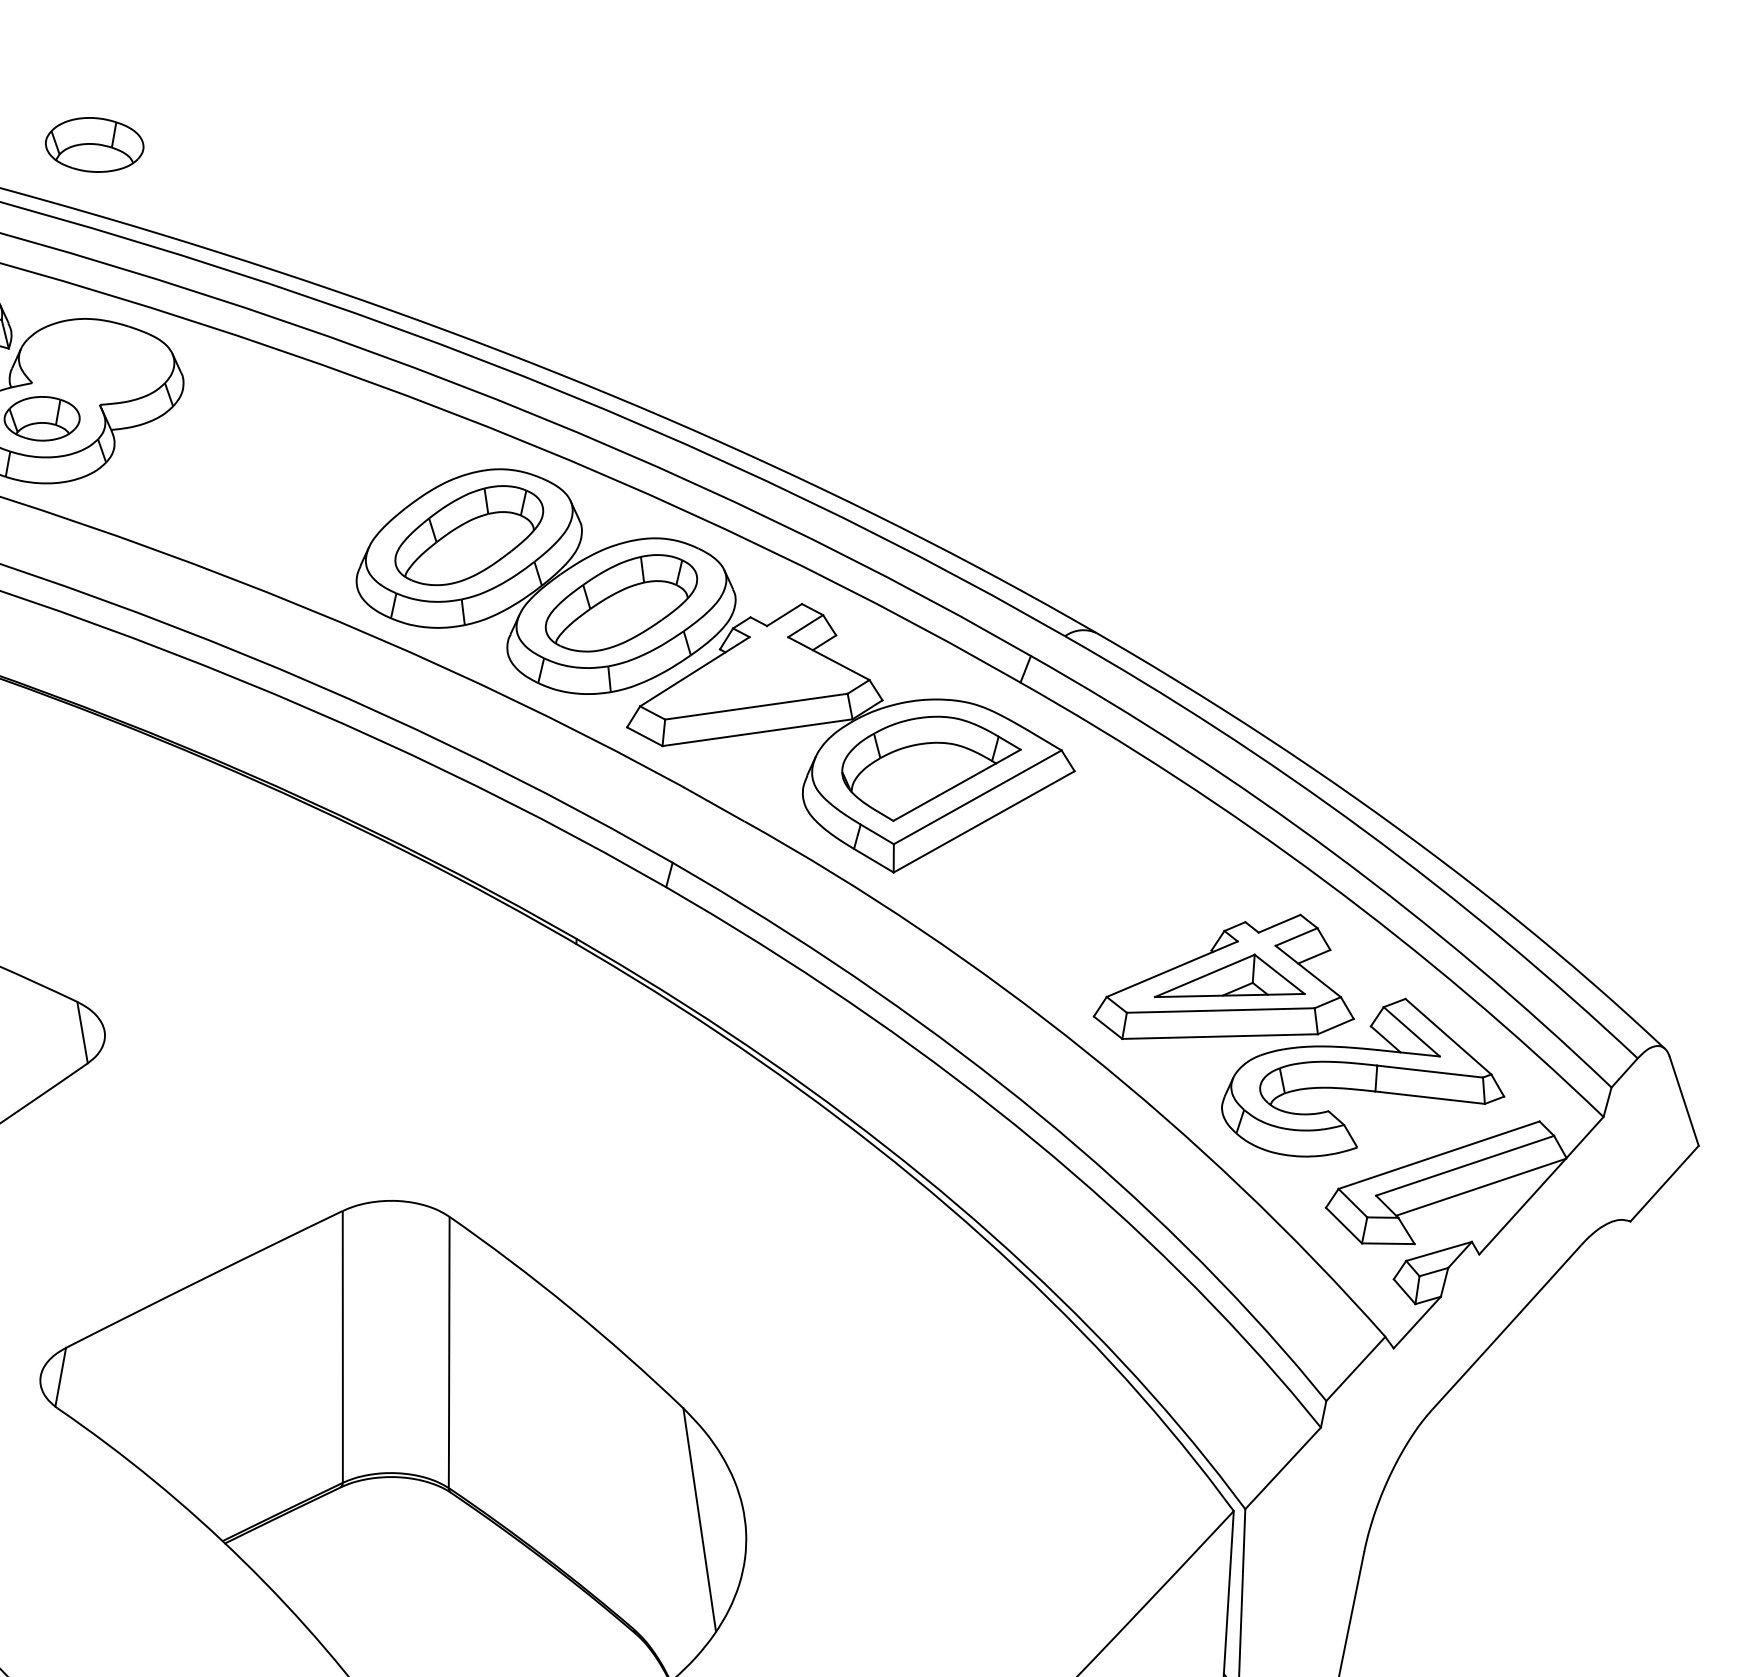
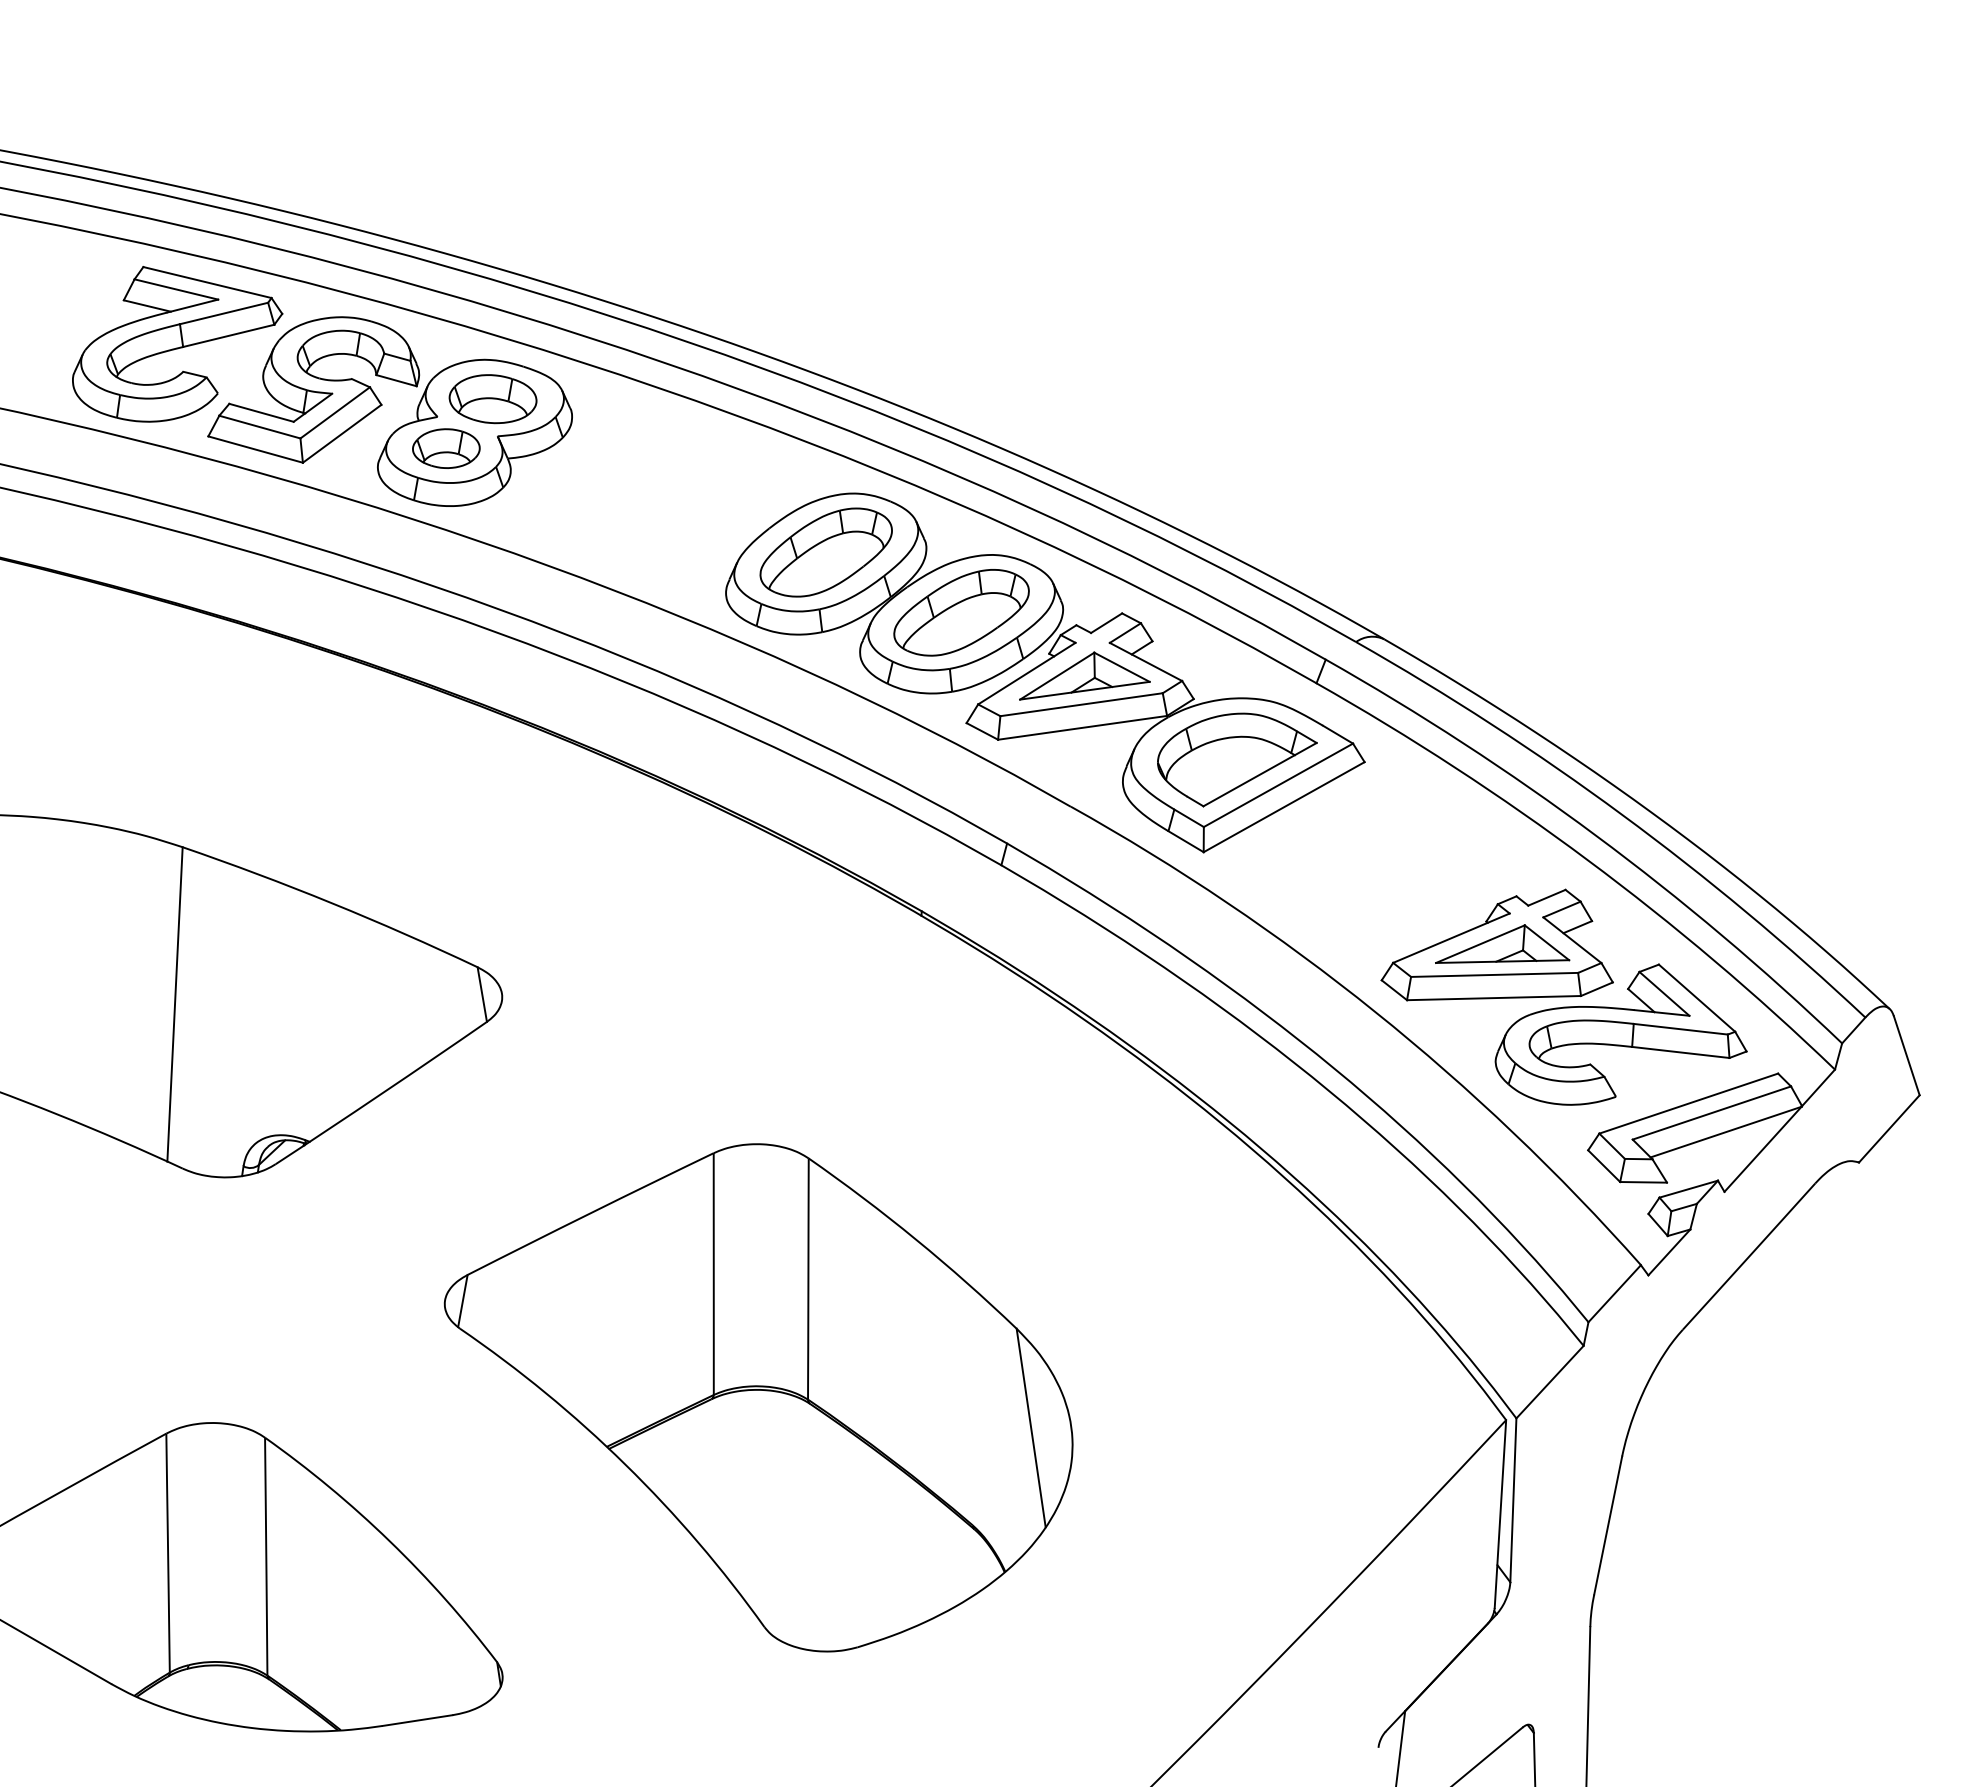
part: (94, 145) -> (492, 399), moved
part: (759, 673) -> (1084, 675), added

